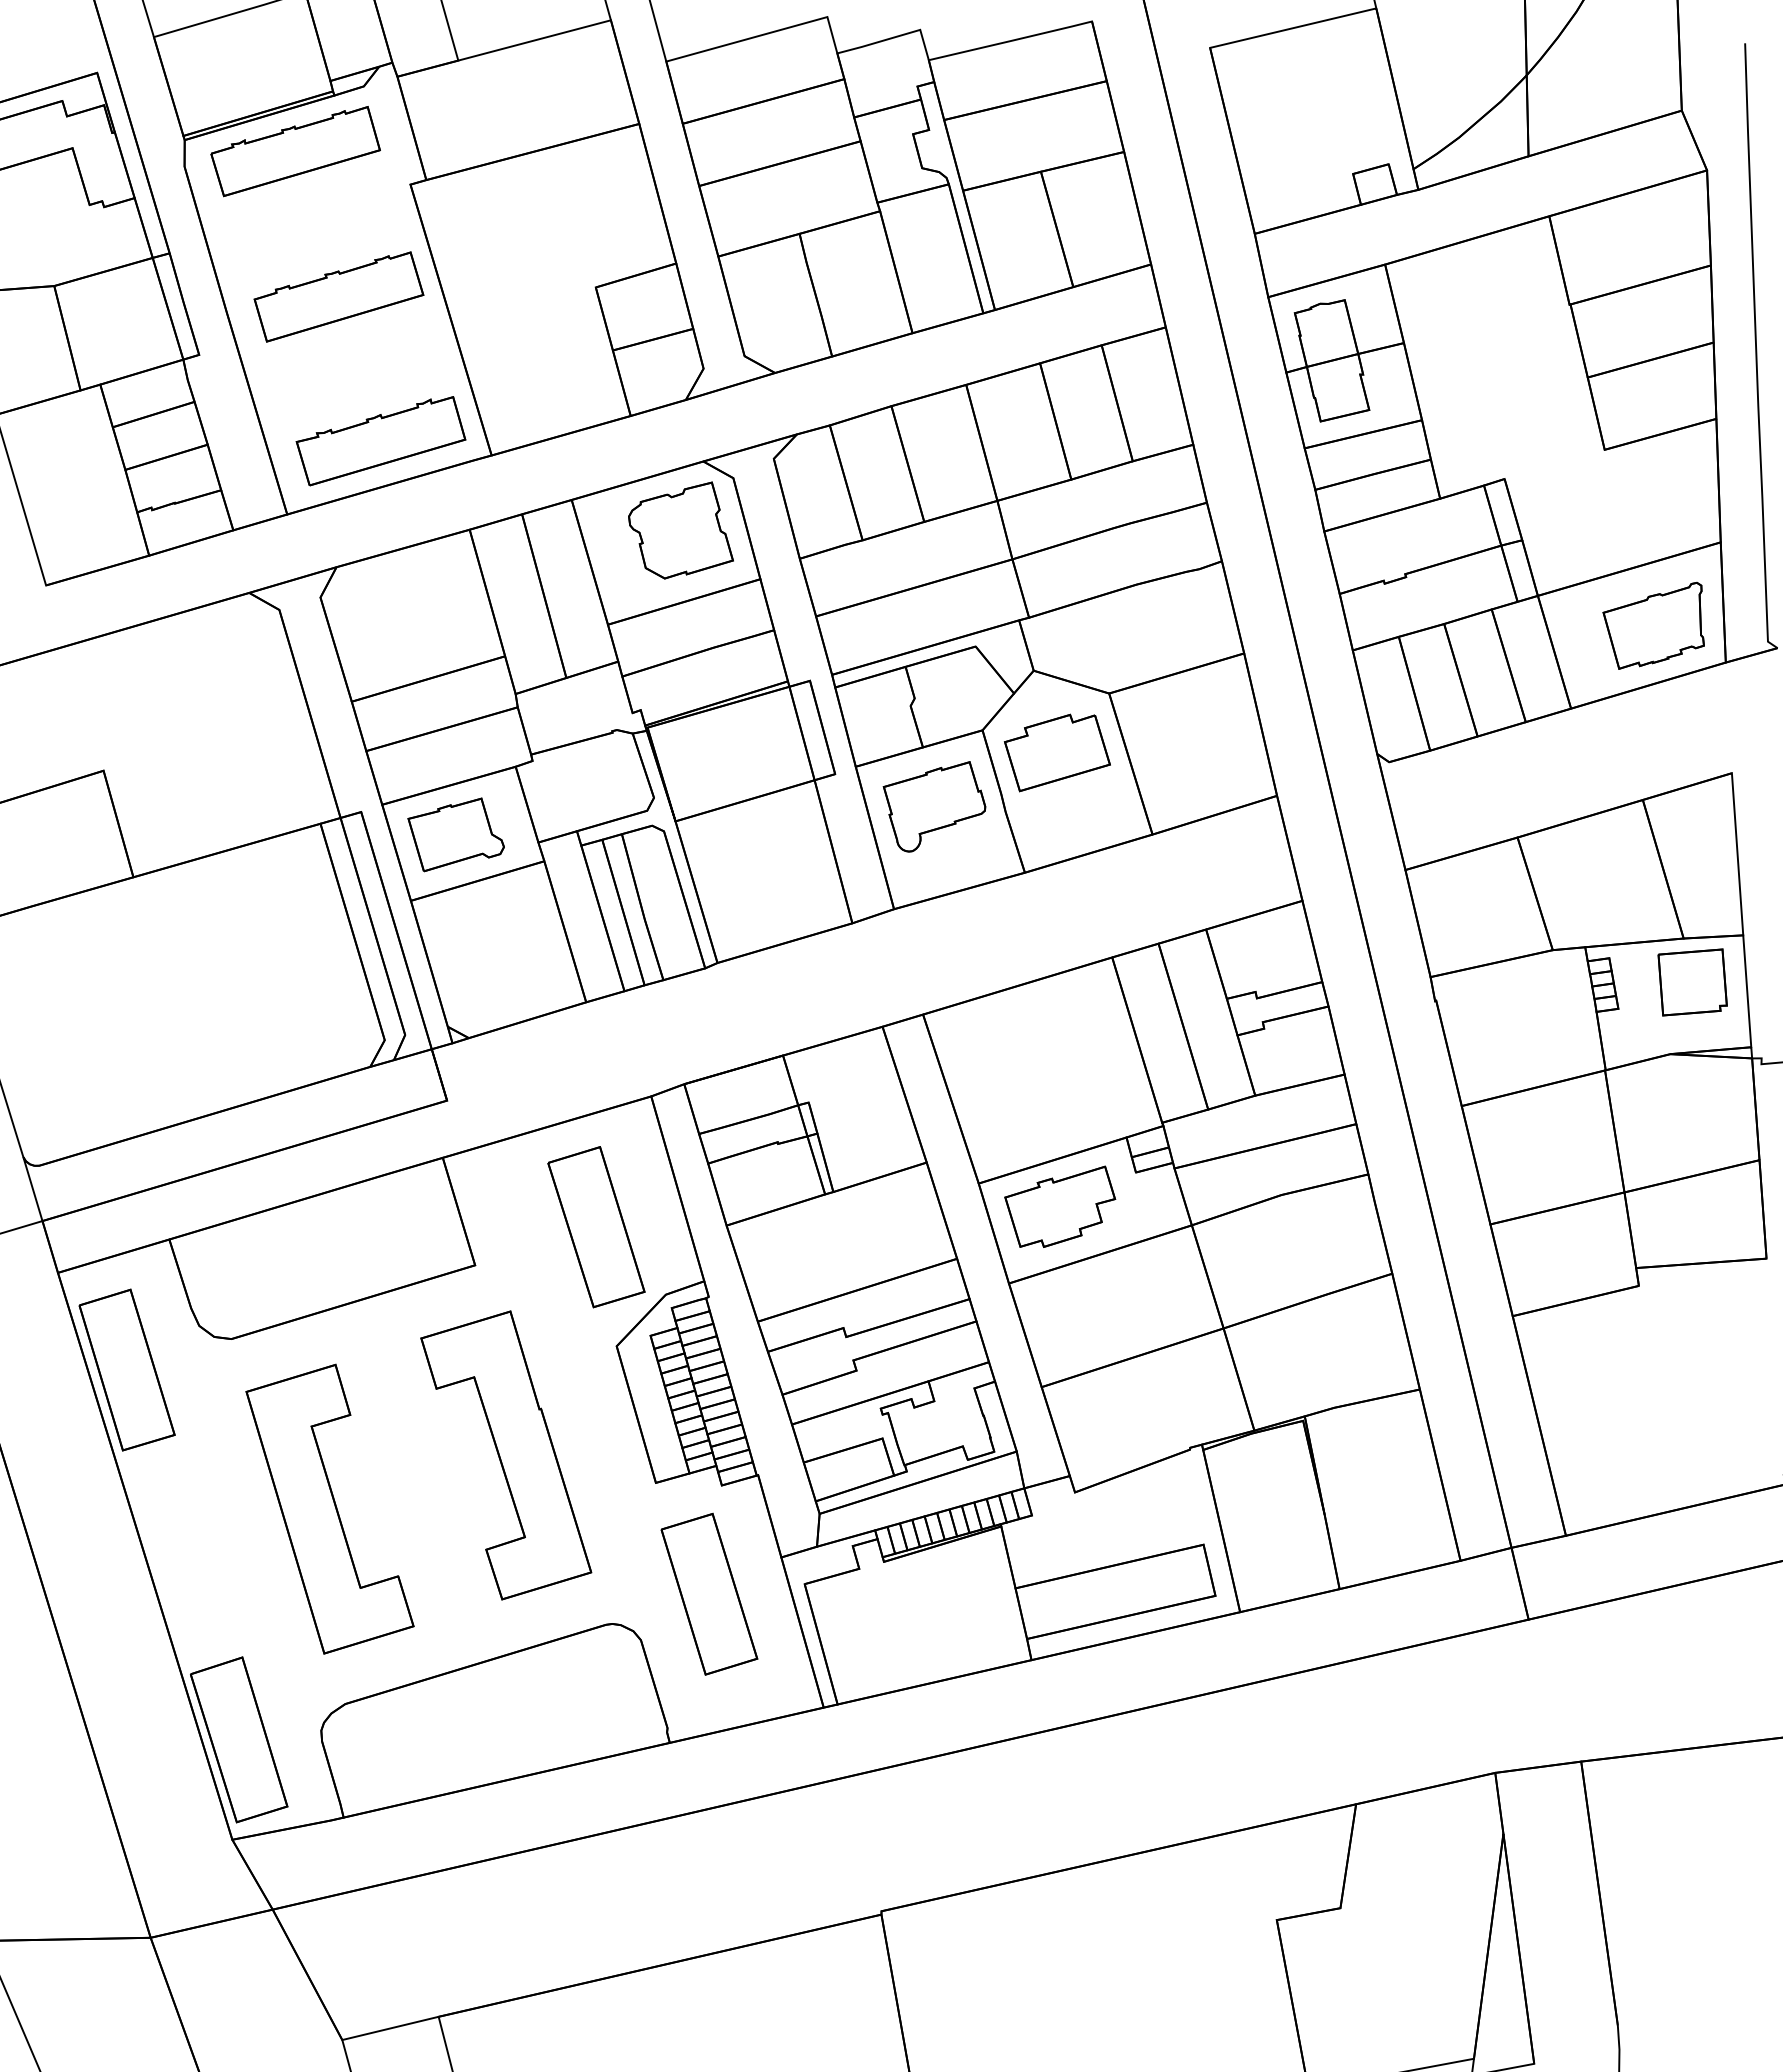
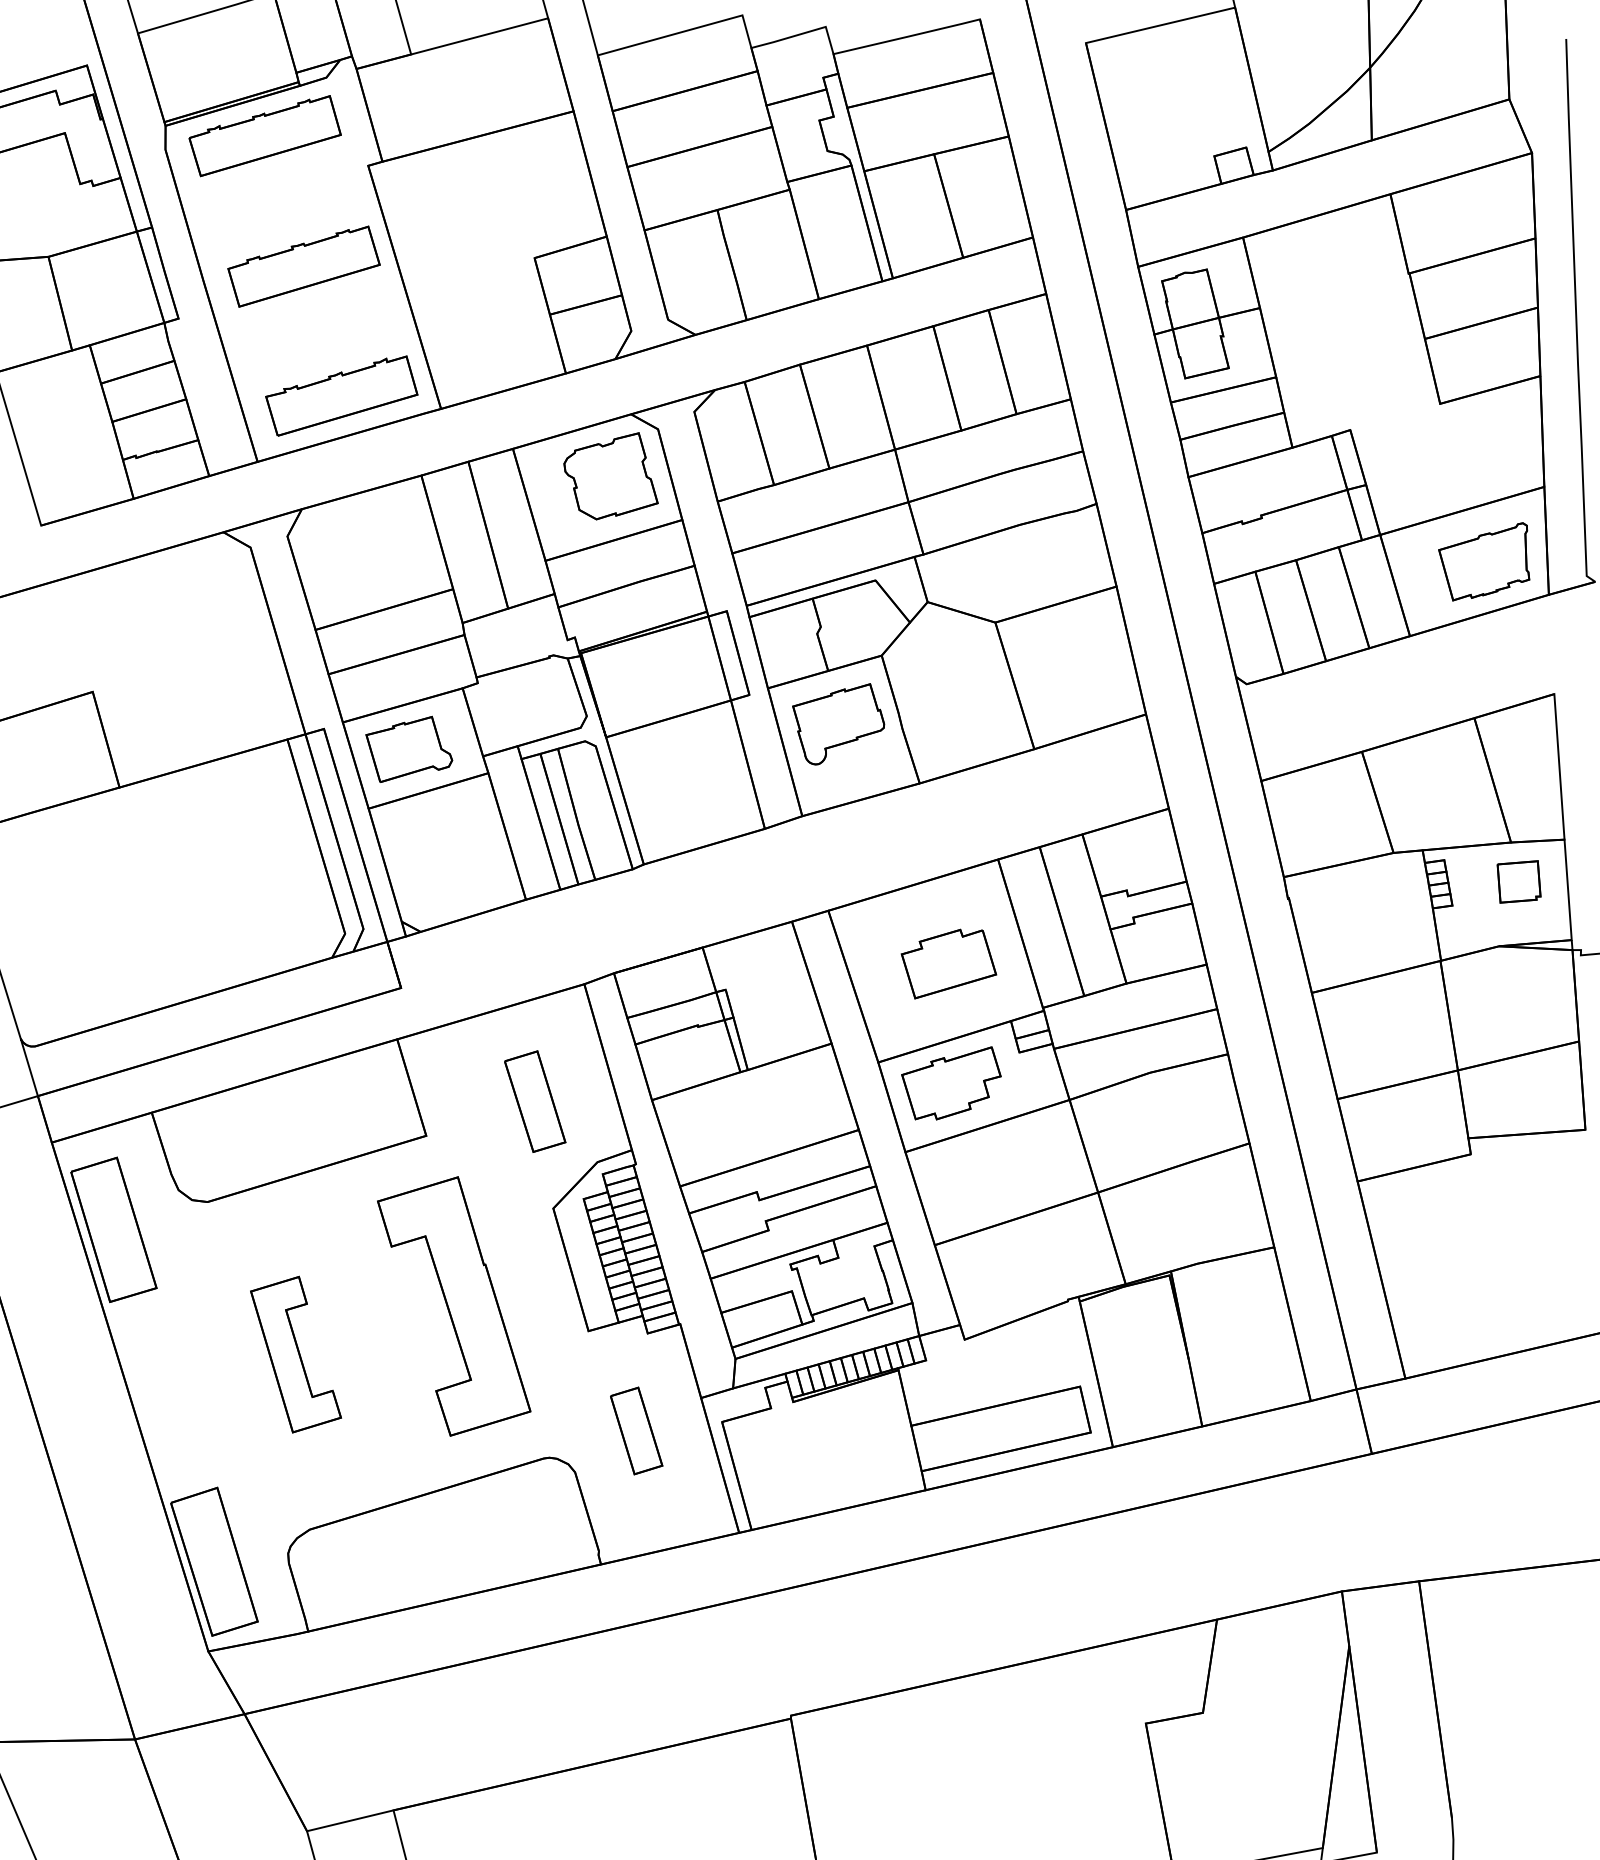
part: (1057, 752) -> (949, 963), moved
part: (1692, 982) -> (1518, 881), size x0.7
part: (596, 1227) -> (535, 1101), size x0.7
part: (329, 1508) -> (295, 1354), size x0.6
part: (709, 1593) -> (636, 1430), size x0.6

